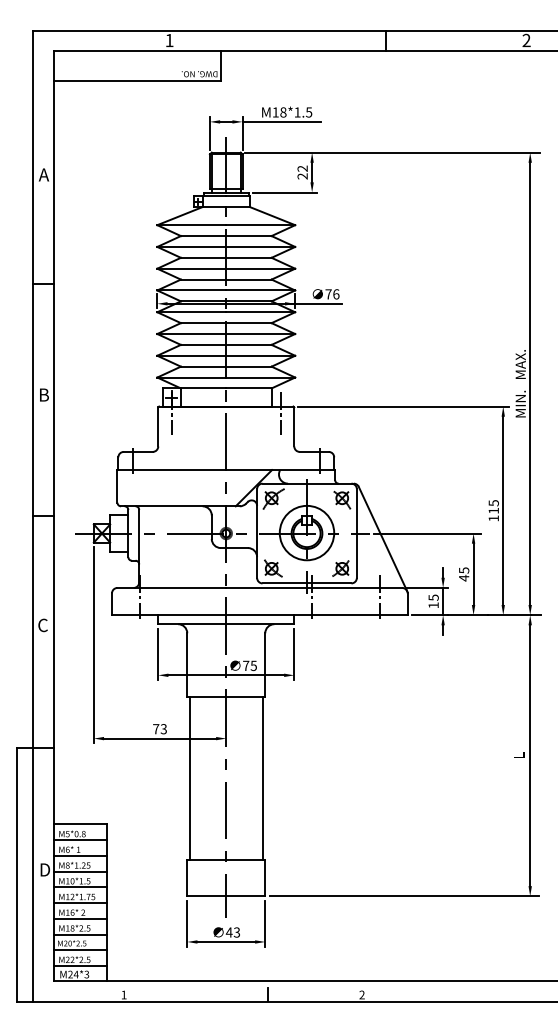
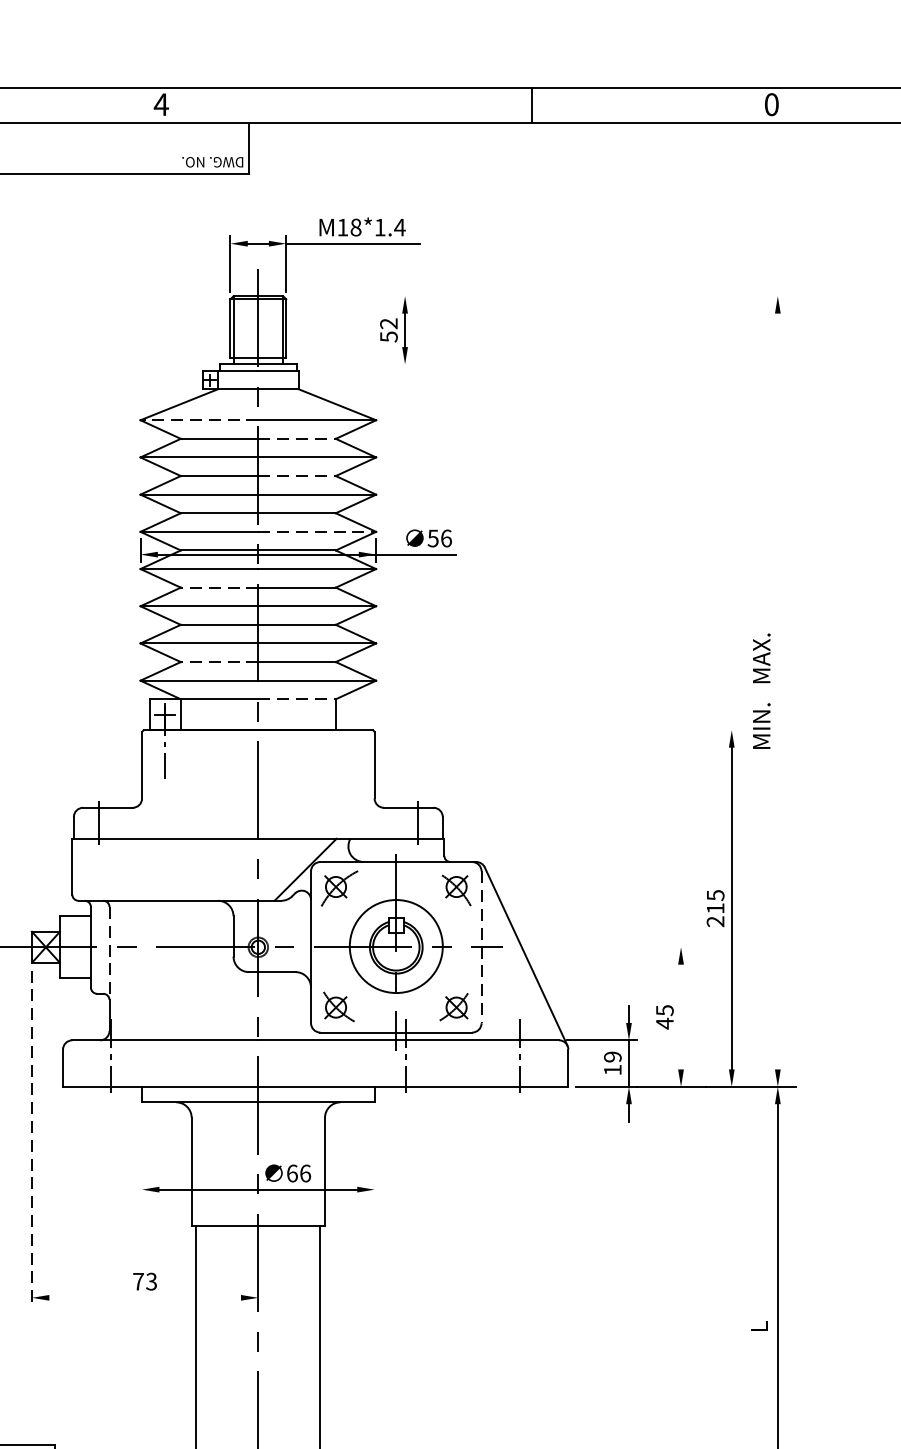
text: (169, 40) -> (161, 104), 1 -> 4
text: (526, 40) -> (771, 104), 2 -> 0
text: (308, 112) -> (398, 227), M18*1.5 -> M18*1.4
line: (392, 152) -> (542, 295), removed
text: (302, 176) -> (388, 337), 22 -> 52
line: (284, 192) -> (357, 364), removed
line: (191, 225) -> (198, 420), solid -> dashed
line: (248, 236) -> (296, 439), solid -> dashed
line: (248, 257) -> (296, 475), solid -> dashed
line: (261, 290) -> (318, 531), solid -> dashed
text: (328, 294) -> (433, 538), 76 -> 56
line: (203, 323) -> (219, 588), solid -> dashed
line: (203, 366) -> (219, 661), solid -> dashed
line: (530, 383) -> (778, 690), removed
line: (248, 388) -> (296, 699), solid -> dashed
line: (403, 406) -> (561, 730), removed
line: (280, 413) -> (351, 742), removed
text: (493, 518) -> (715, 921), 115 -> 215
line: (427, 533) -> (602, 947), removed
line: (356, 534) -> (480, 948), solid -> dashed
line: (139, 537) -> (110, 954), solid -> dashed
line: (473, 574) -> (680, 1017), removed
text: (433, 597) -> (612, 1056), 15 -> 19
line: (93, 645) -> (31, 1138), solid -> dashed
line: (158, 653) -> (142, 1152), removed
line: (294, 653) -> (374, 1152), removed
text: (250, 665) -> (299, 1172), 75 -> 66
line: (160, 738) -> (145, 1297), removed

